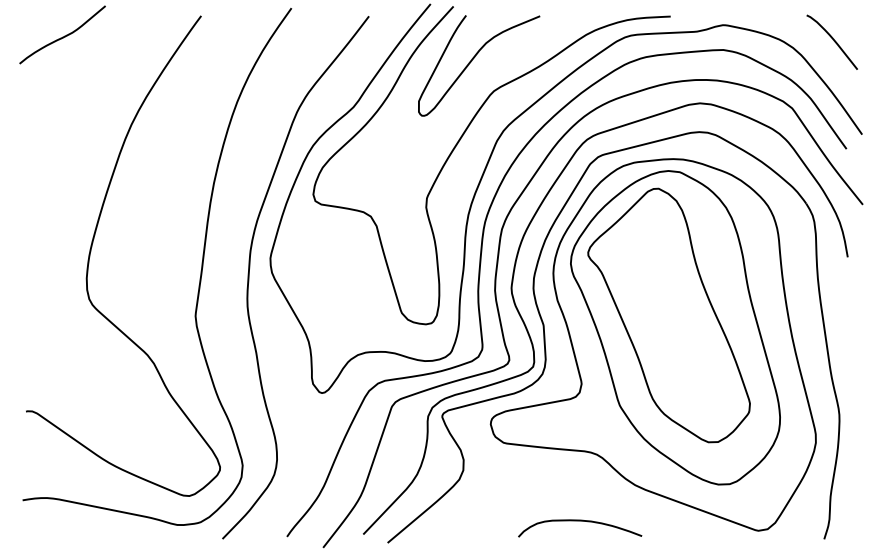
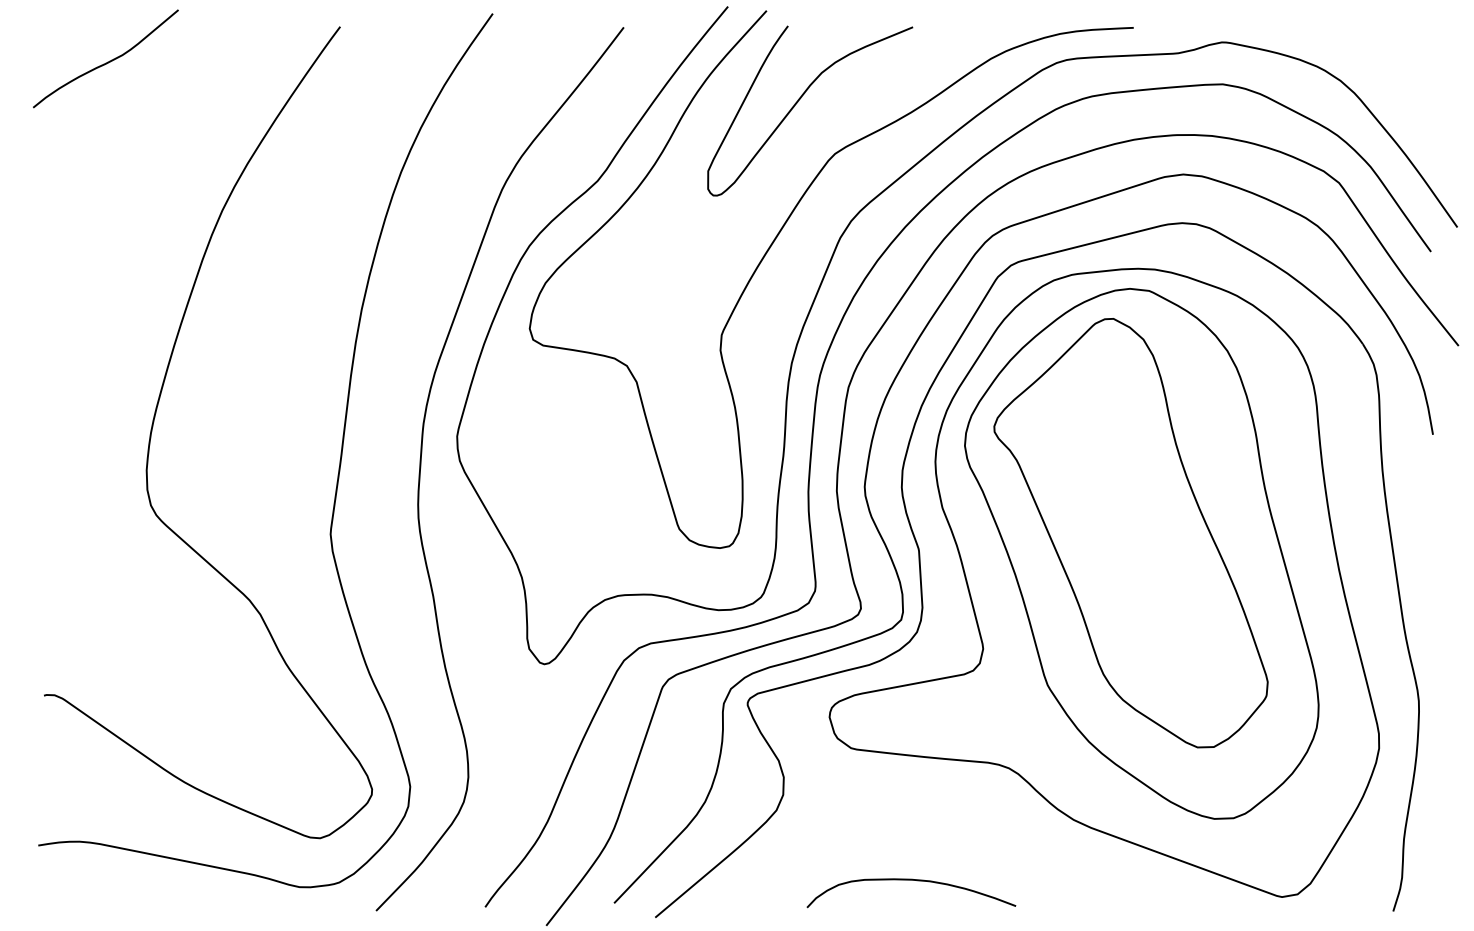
curve: (833, 41) -> (1408, 69), removed
curve: (580, 521) -> (911, 881), moved

